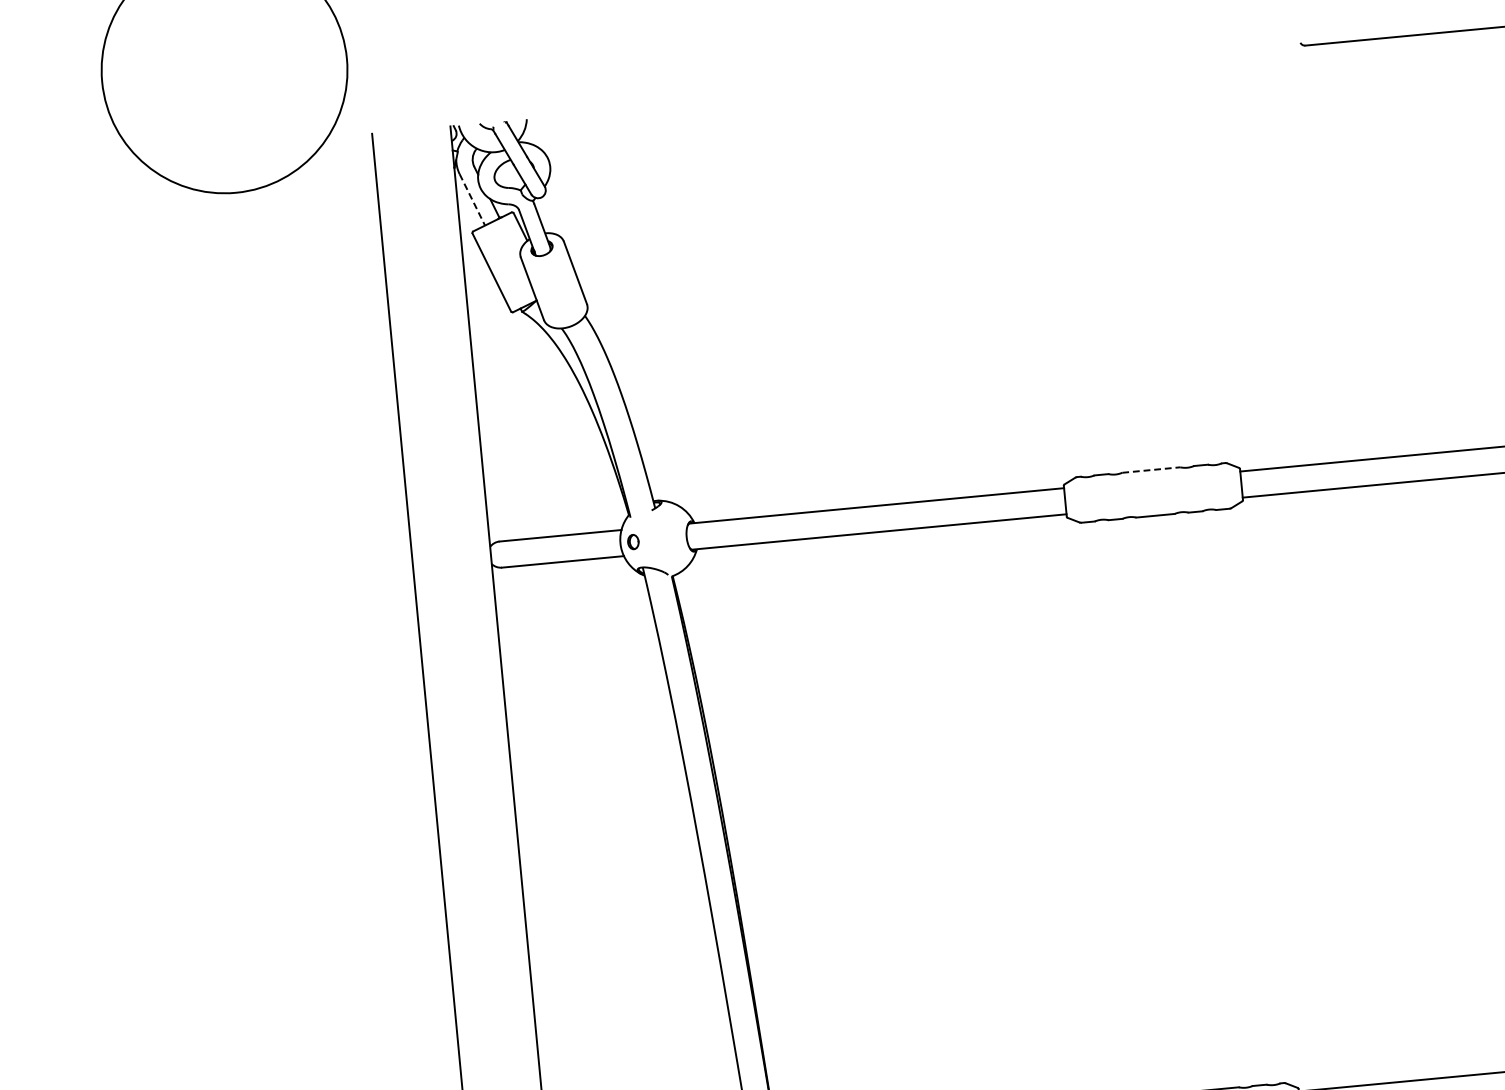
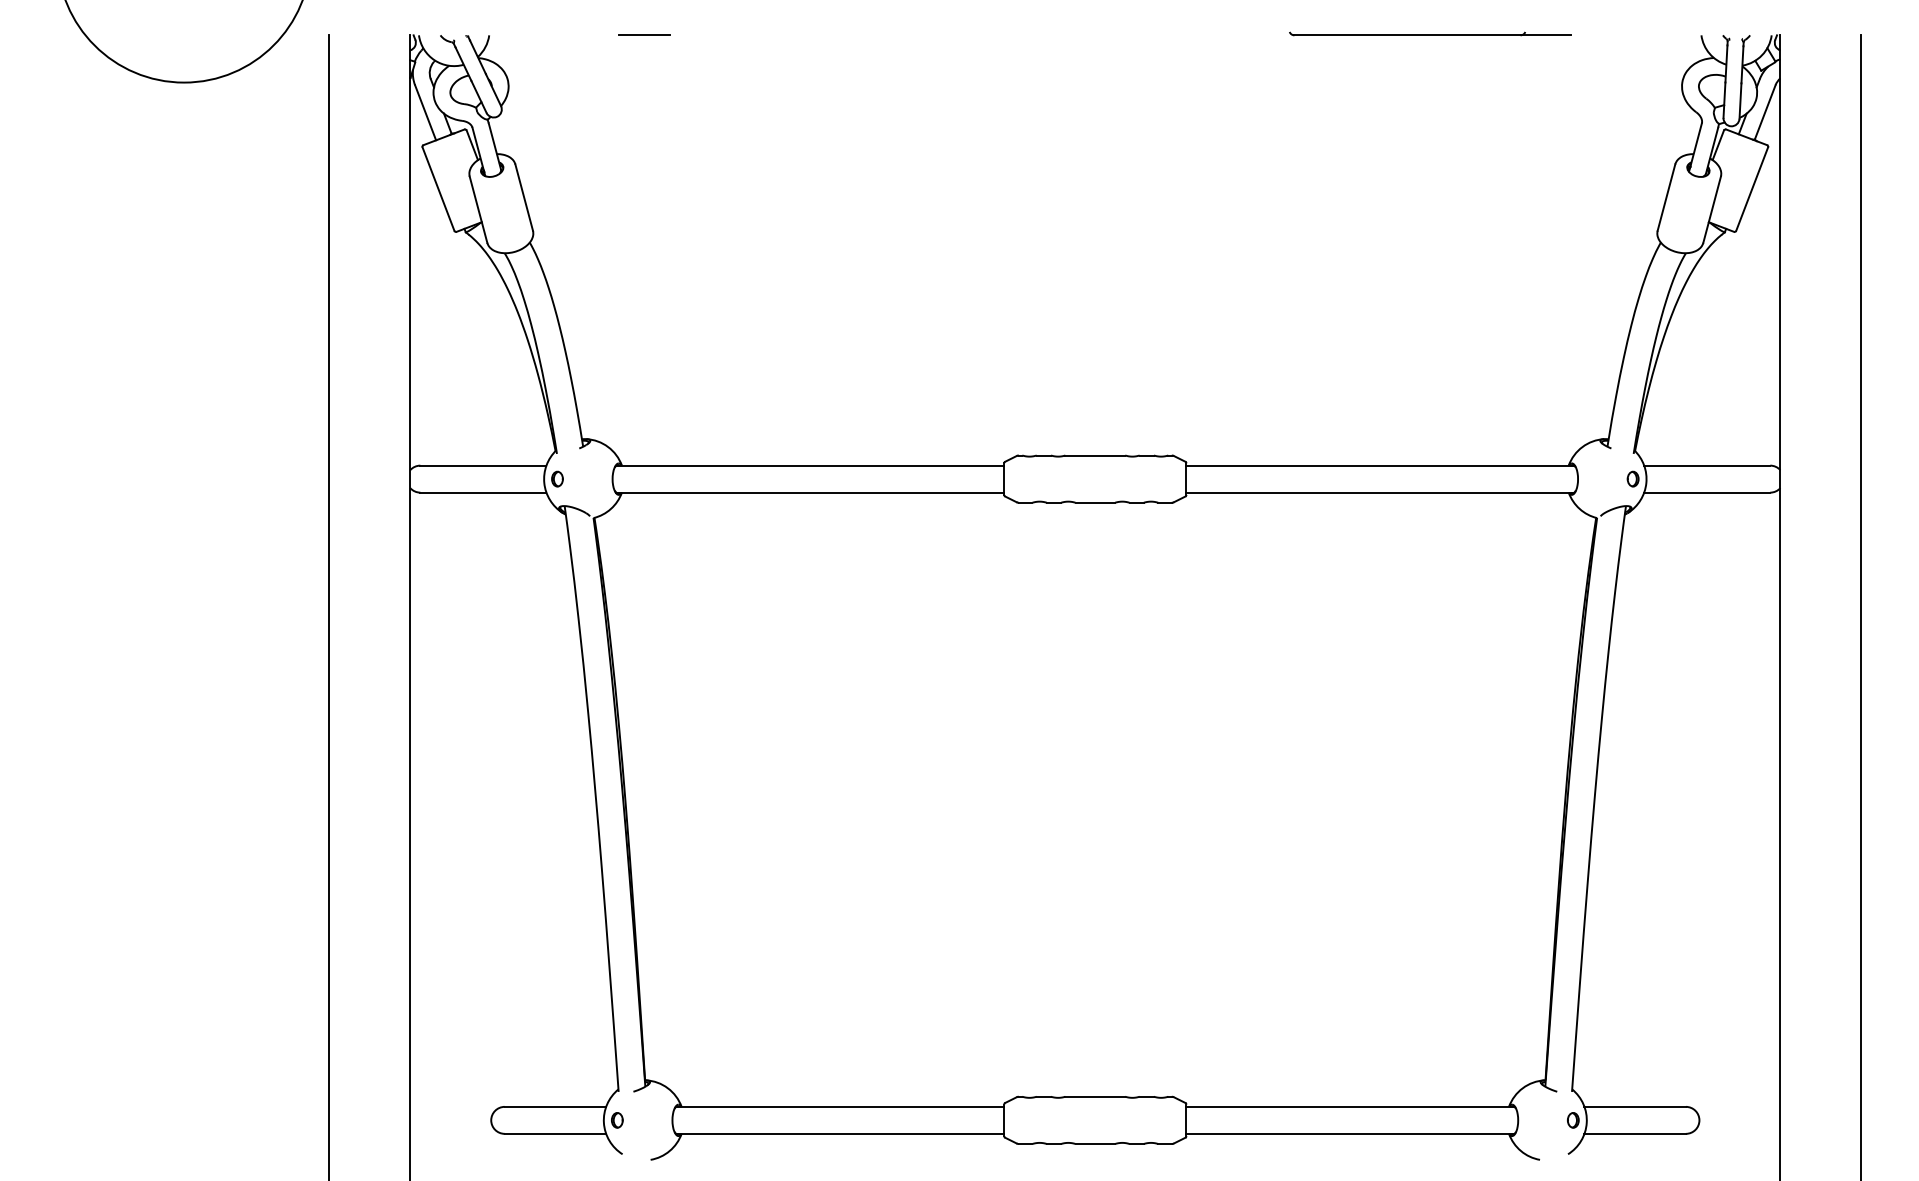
line: (676, 104) -> (644, 34), added
line: (472, 199) -> (425, 112), dashed -> solid
line: (1151, 470) -> (1095, 455), dashed -> solid

